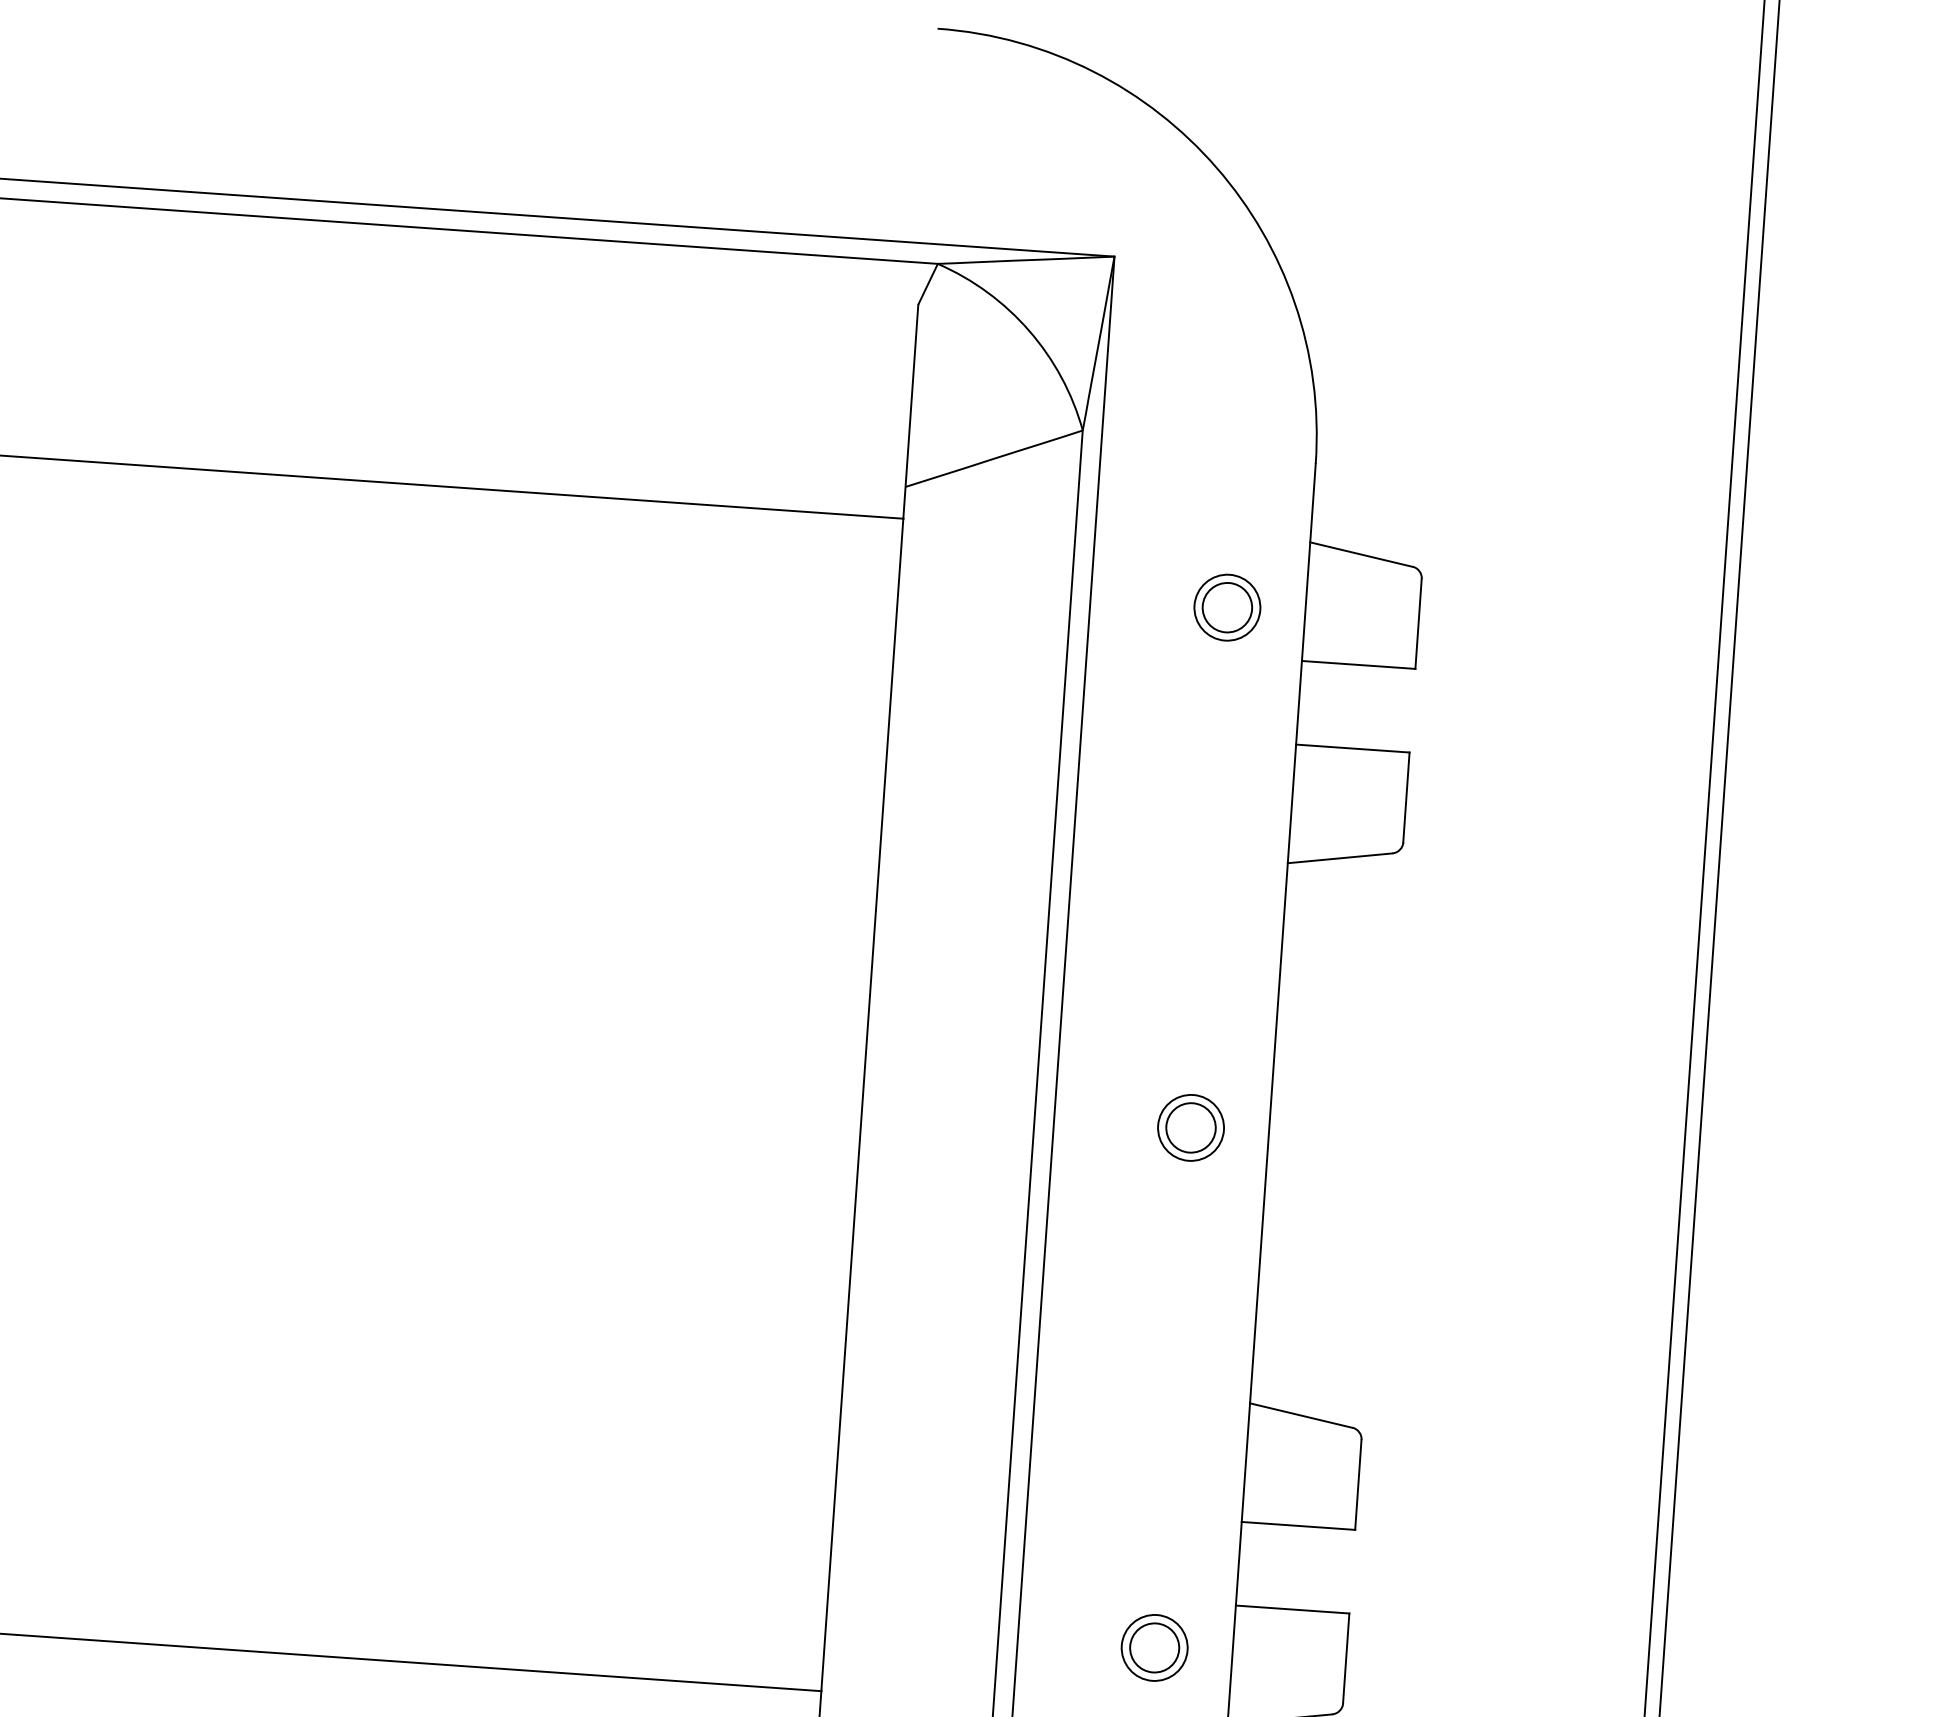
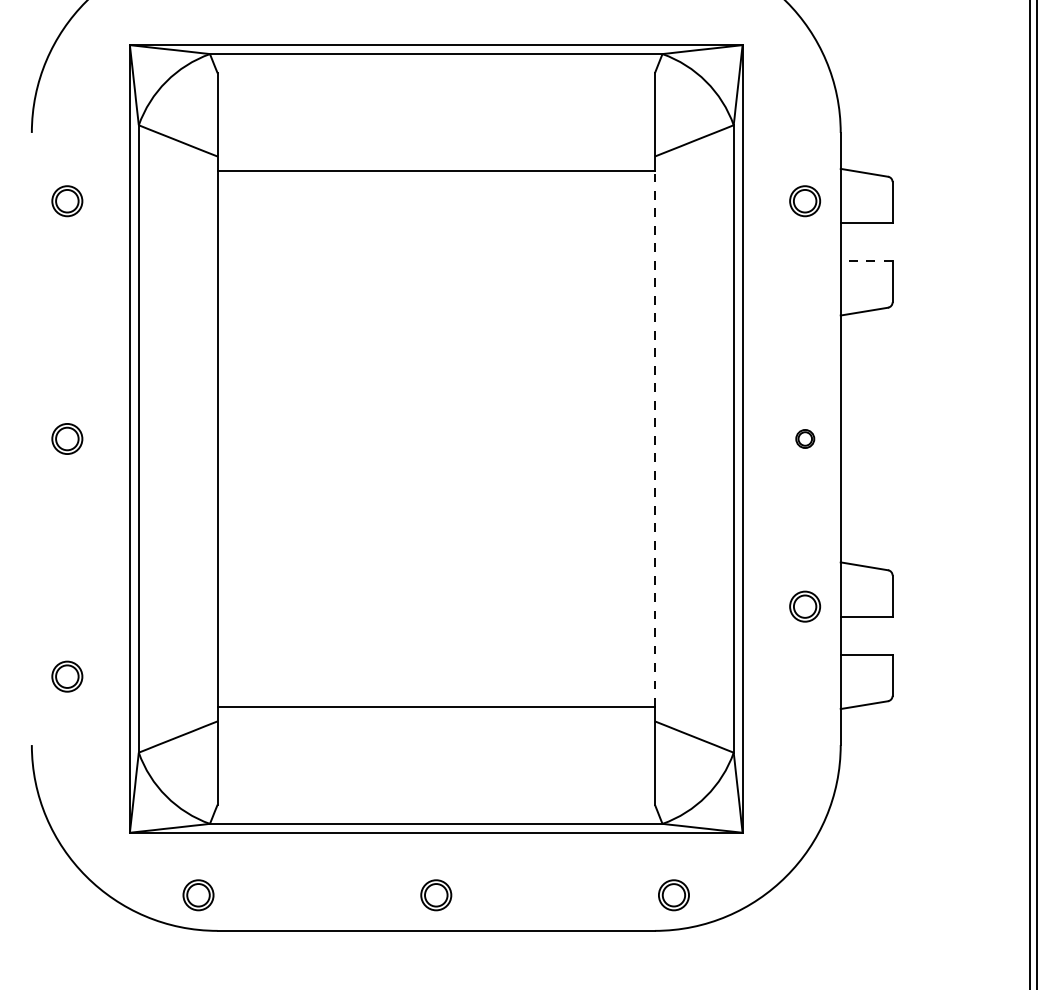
line: (1352, 748) -> (866, 261), solid -> dashed
line: (861, 1105) -> (654, 439), solid -> dashed
part: (1191, 1126) -> (805, 438), size x0.6
part: (1155, 1647) -> (805, 606), moved

